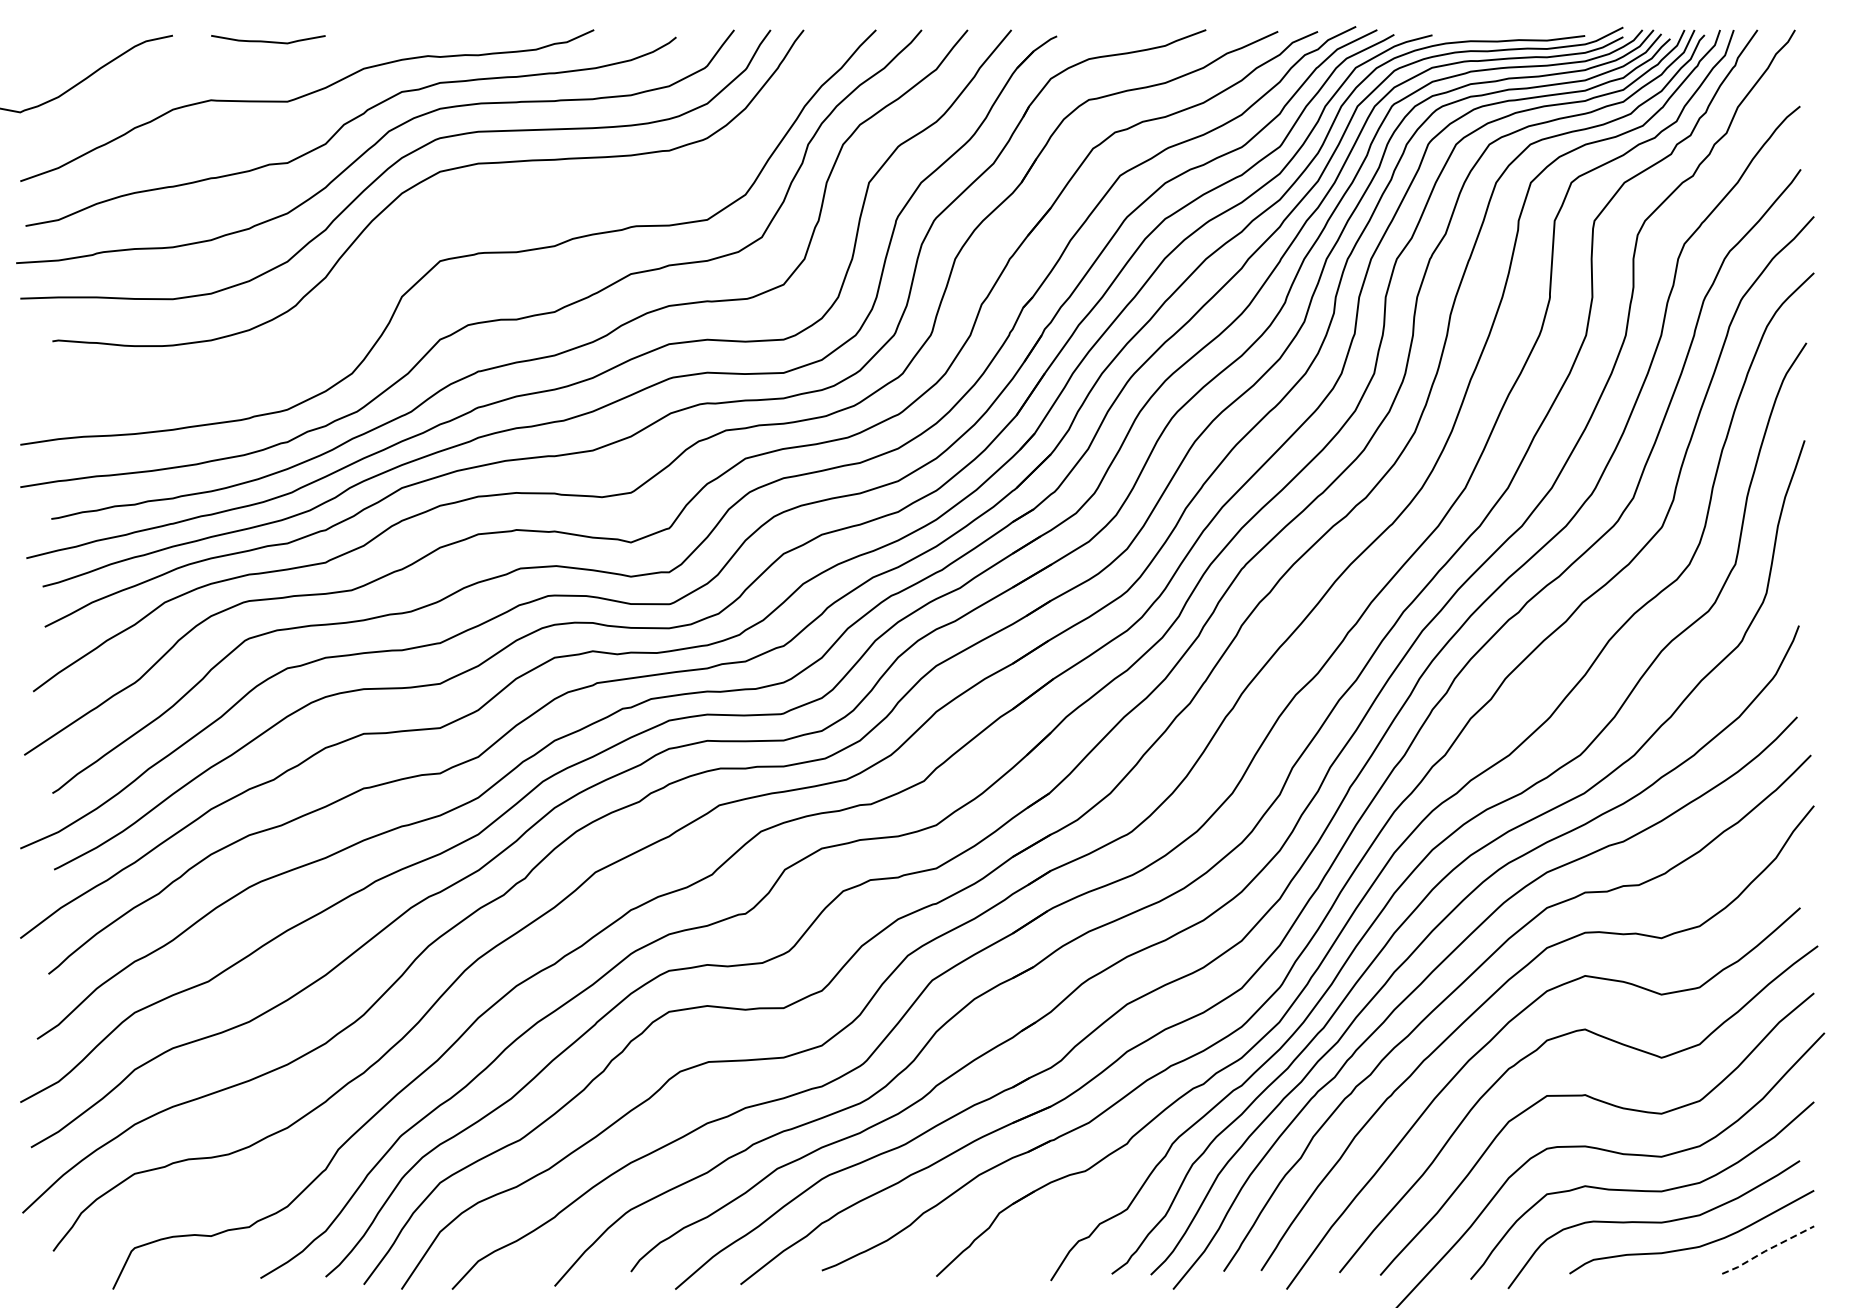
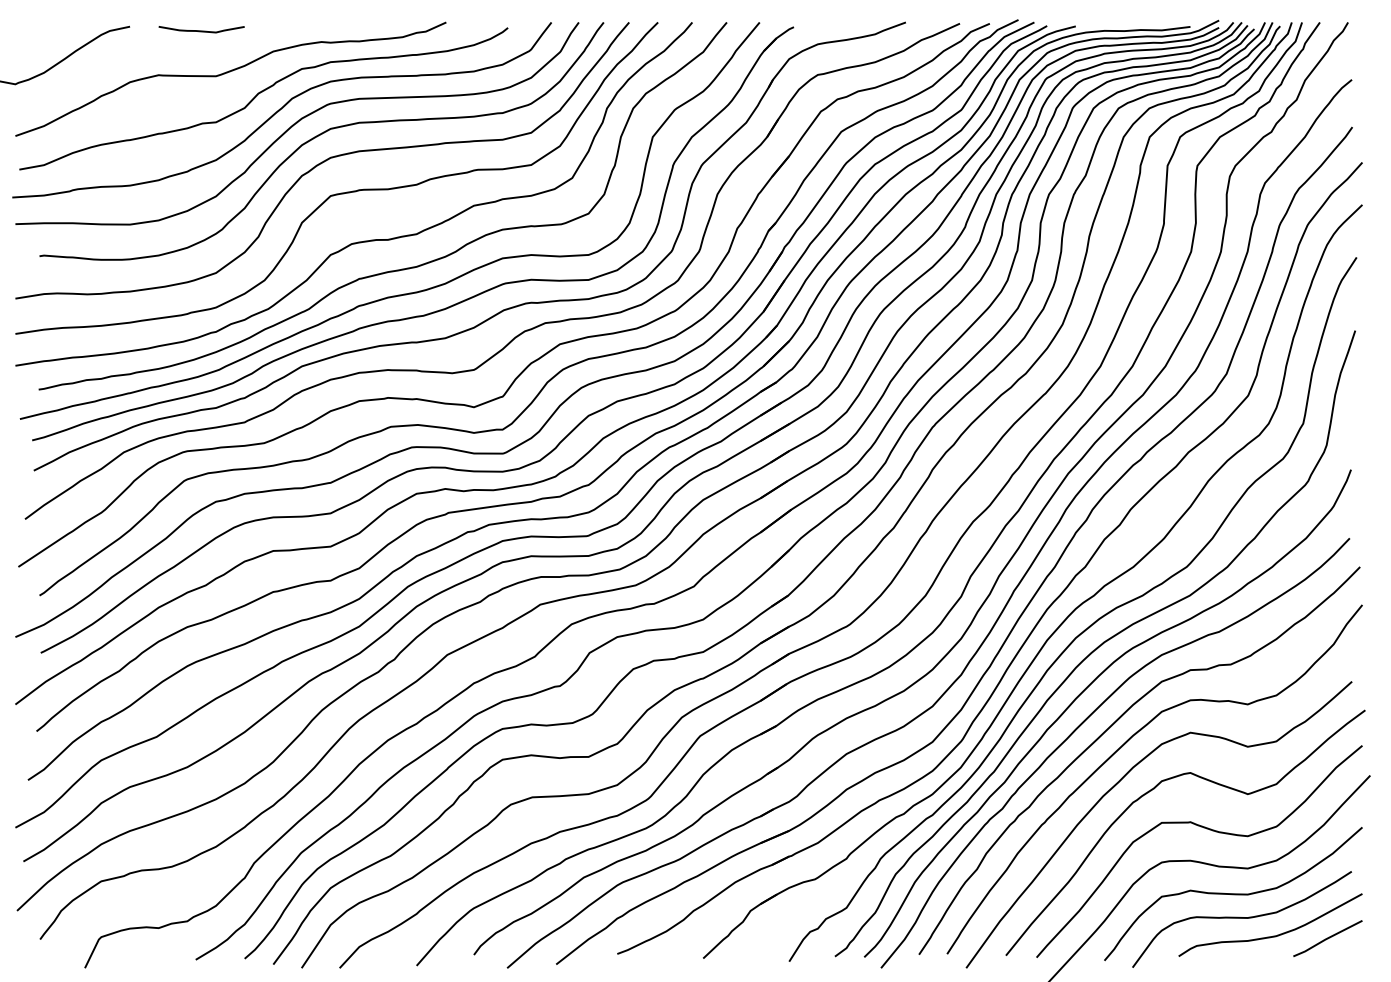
curve: (430, 214) -> (323, 160), added
line: (1766, 1250) -> (1326, 938), dashed -> solid

